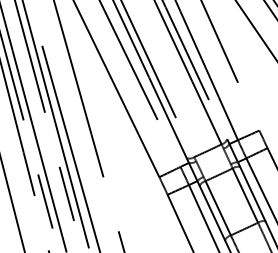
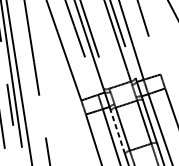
line: (212, 212) -> (118, 131), solid -> dashed

